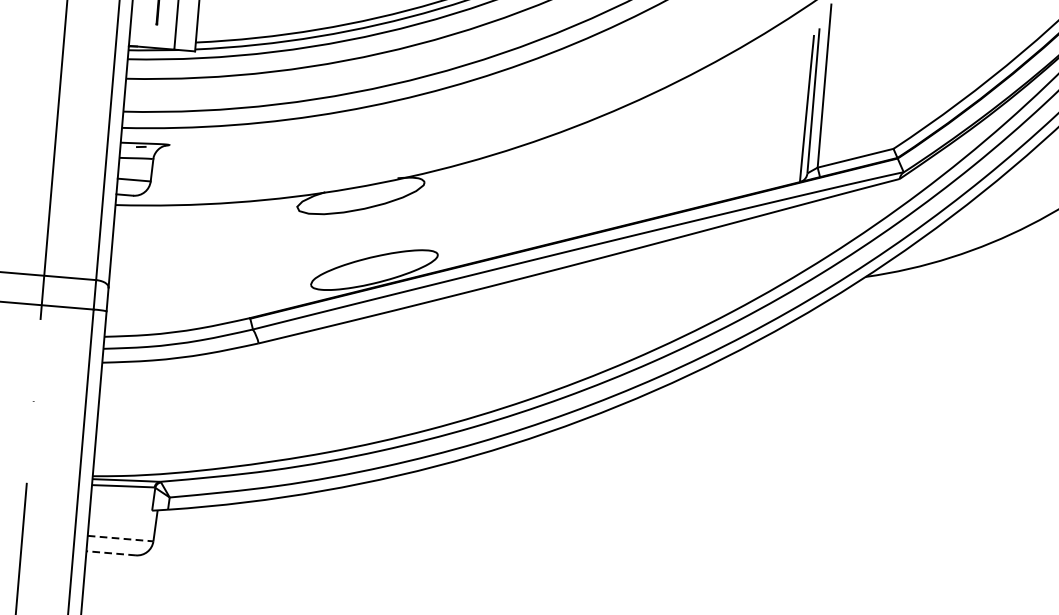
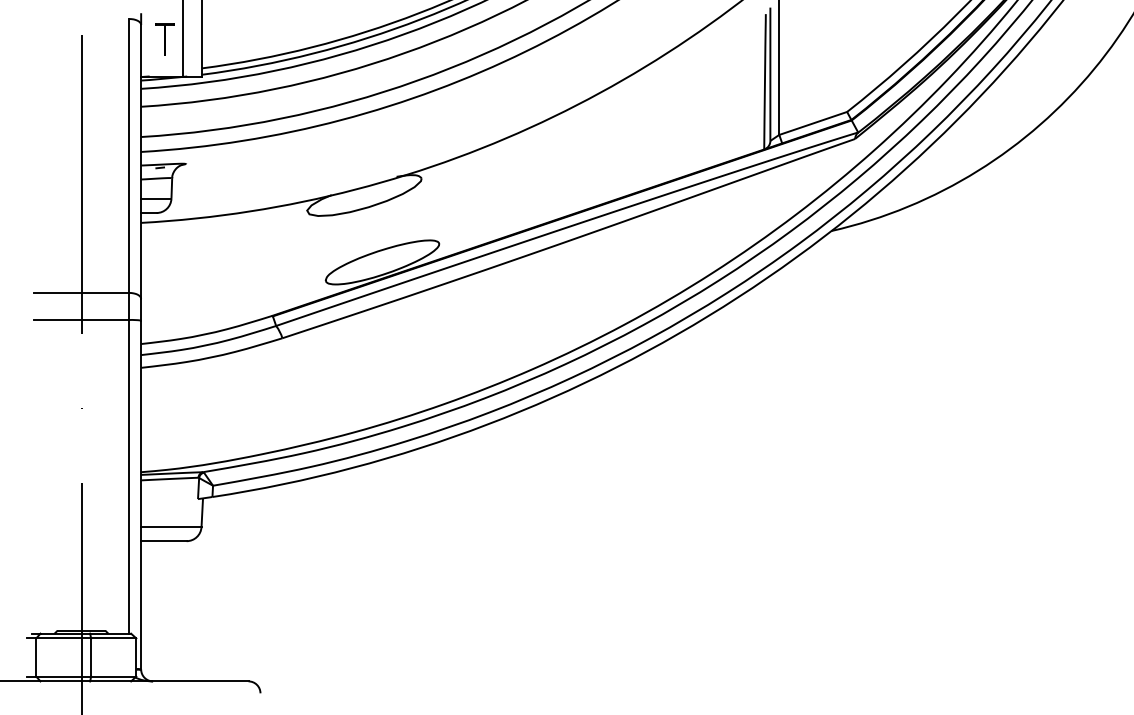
line: (120, 539) -> (171, 527), dashed -> solid
line: (110, 553) -> (163, 541), dashed -> solid

